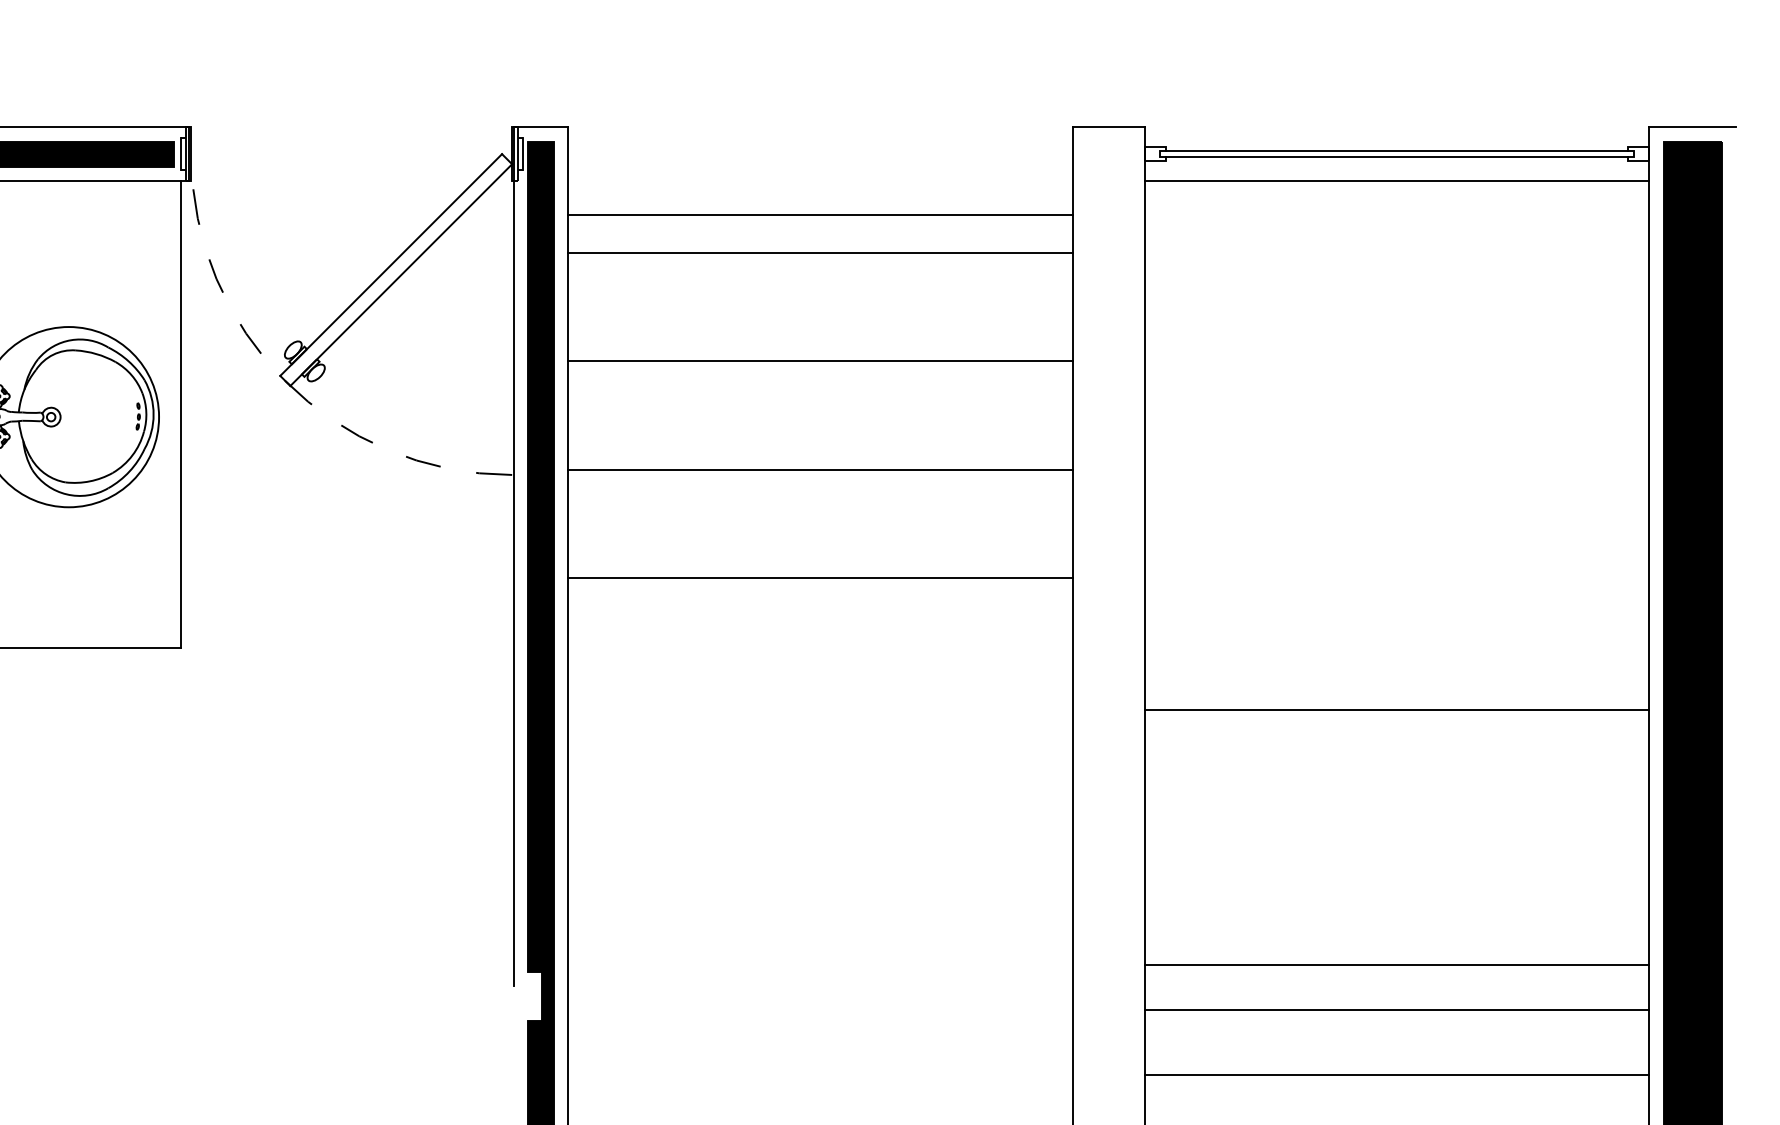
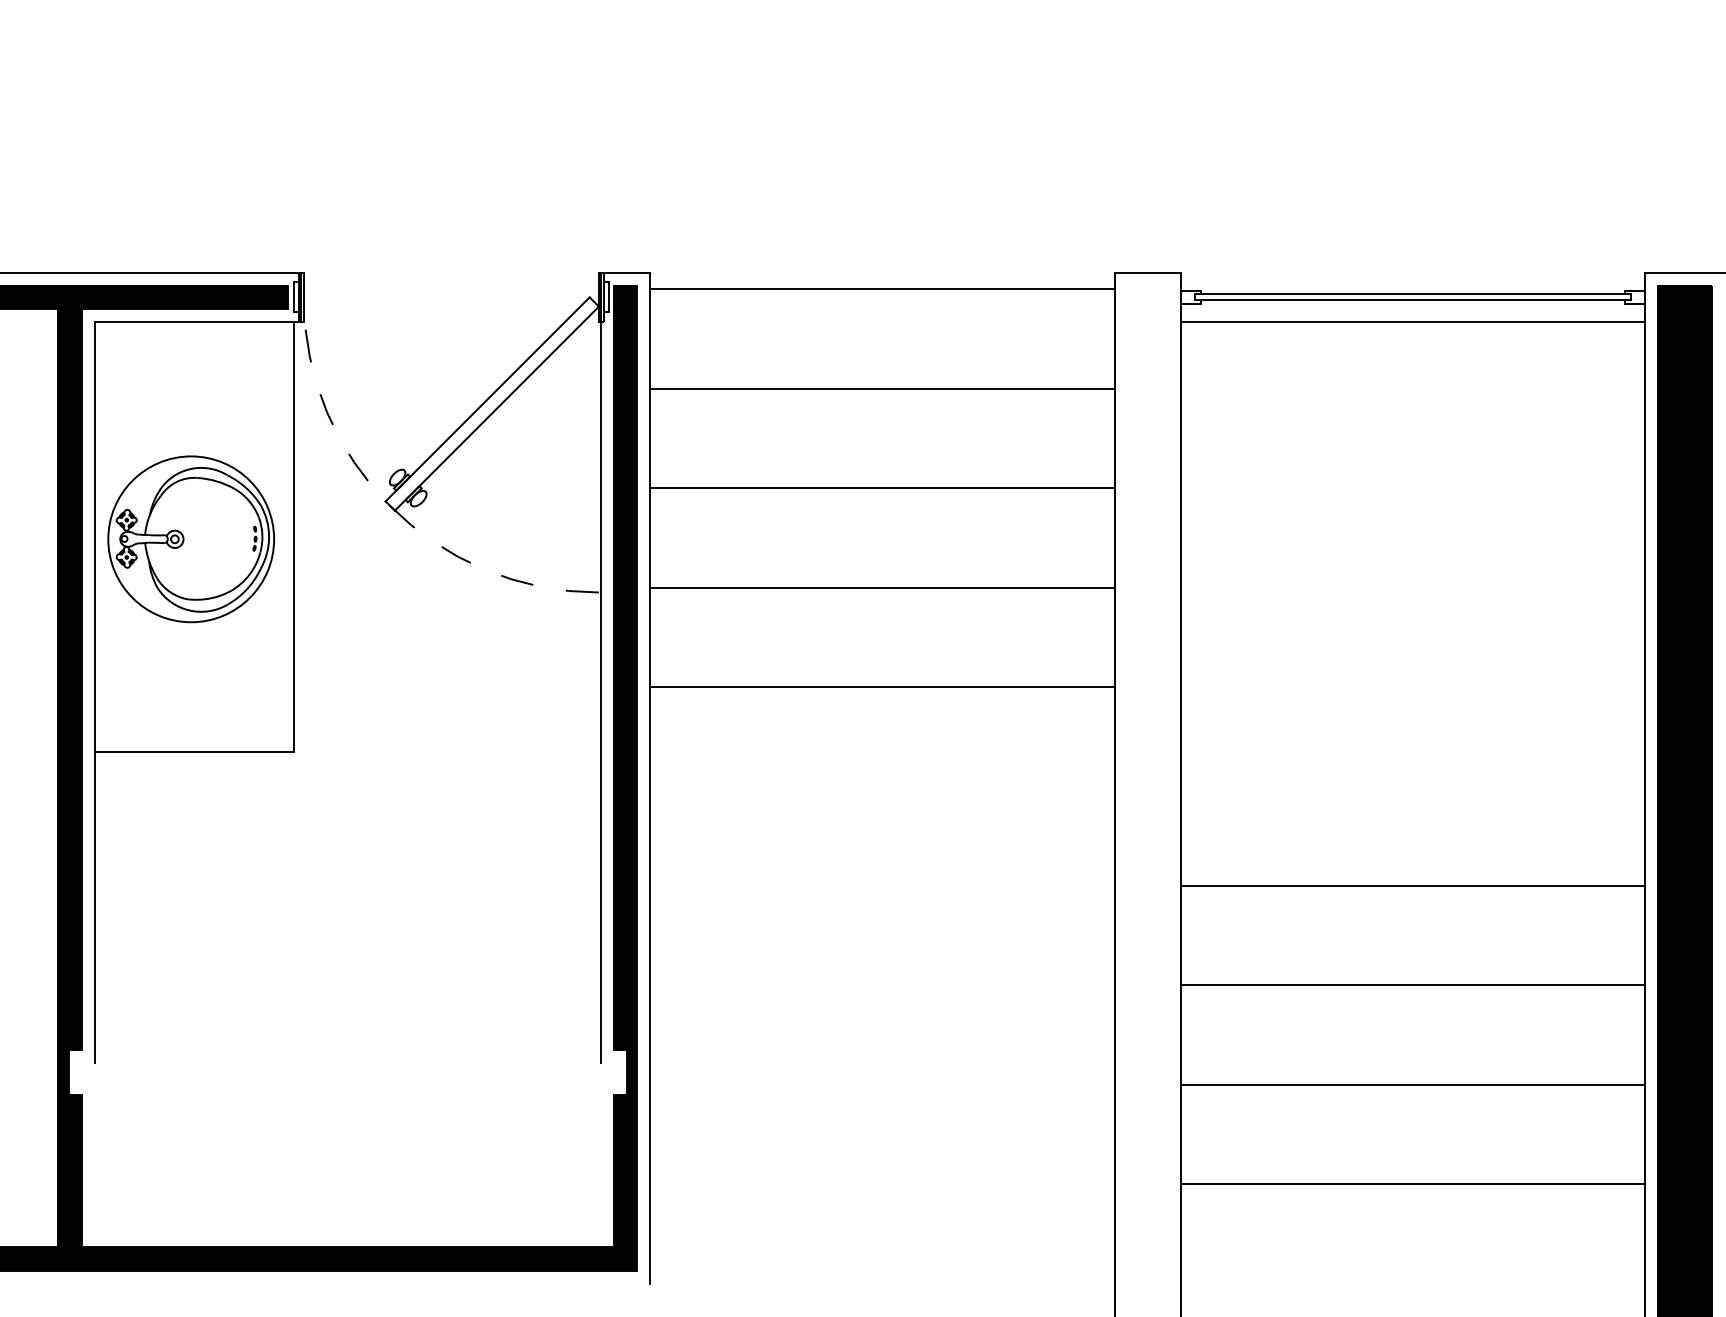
line: (820, 215) -> (882, 289), moved
line: (1396, 710) -> (1412, 886), moved
line: (1396, 965) -> (1412, 985), moved
line: (1396, 1074) -> (1412, 1184), moved

